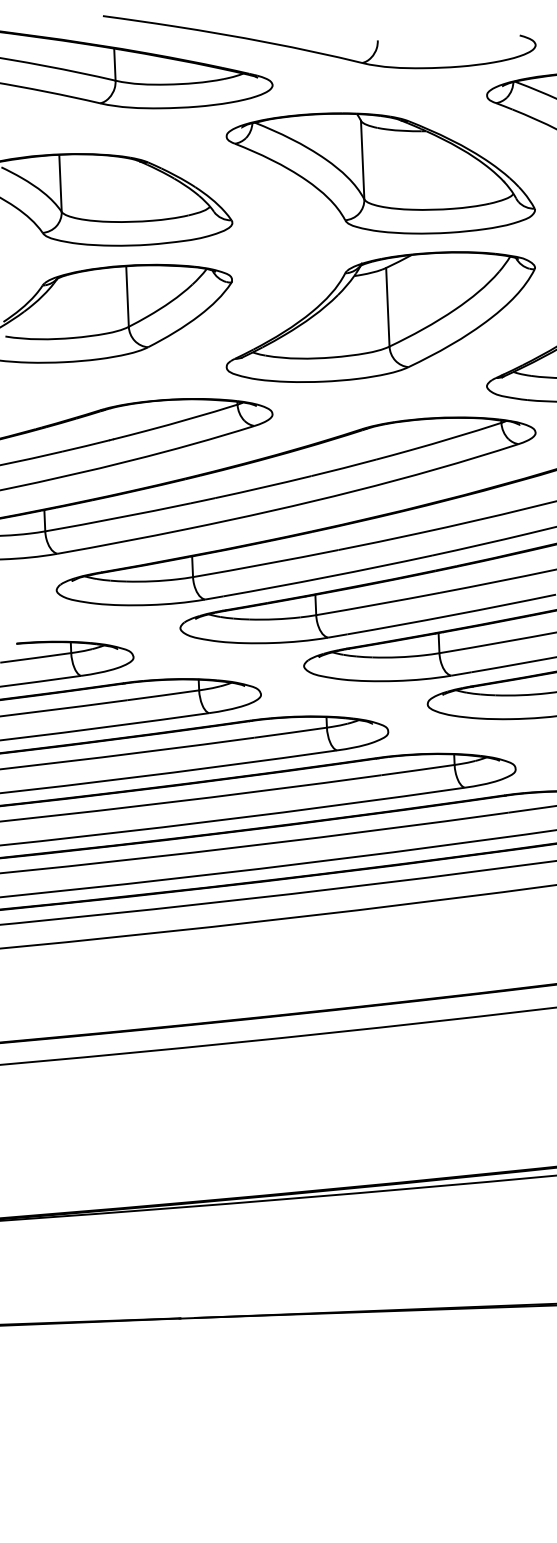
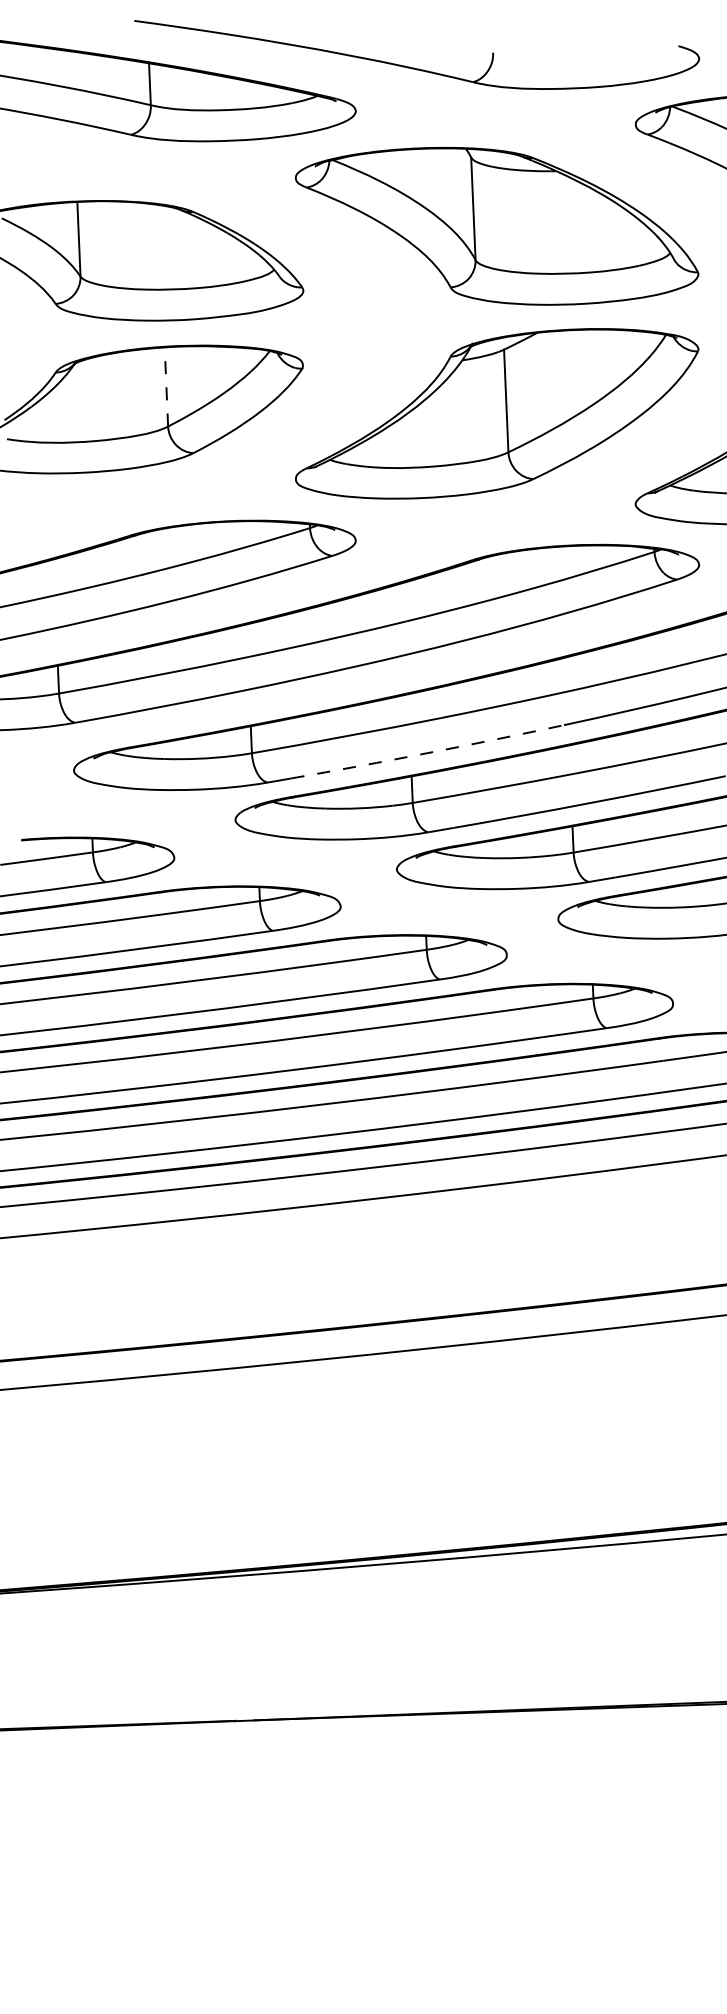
line: (127, 296) -> (166, 386), solid -> dashed
arc: (327, 576) -> (427, 752), solid -> dashed

